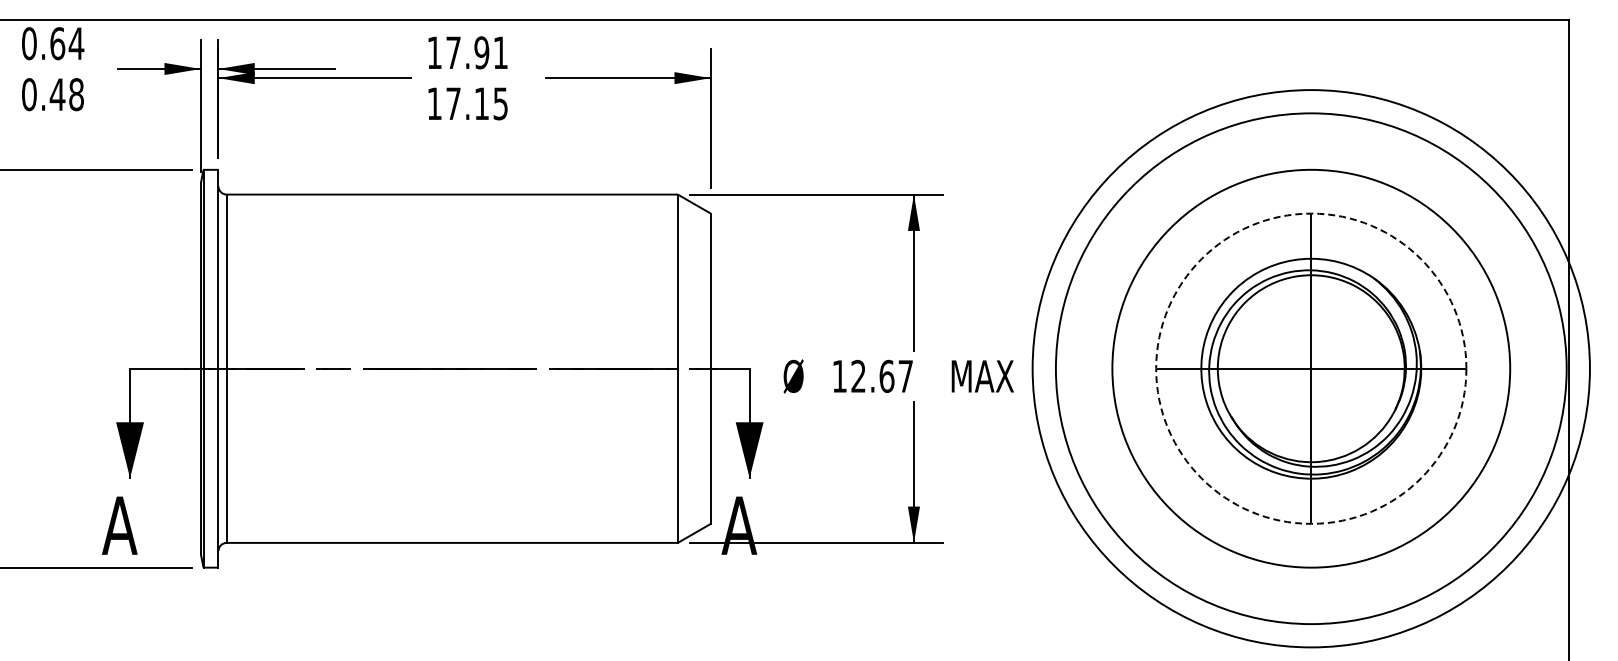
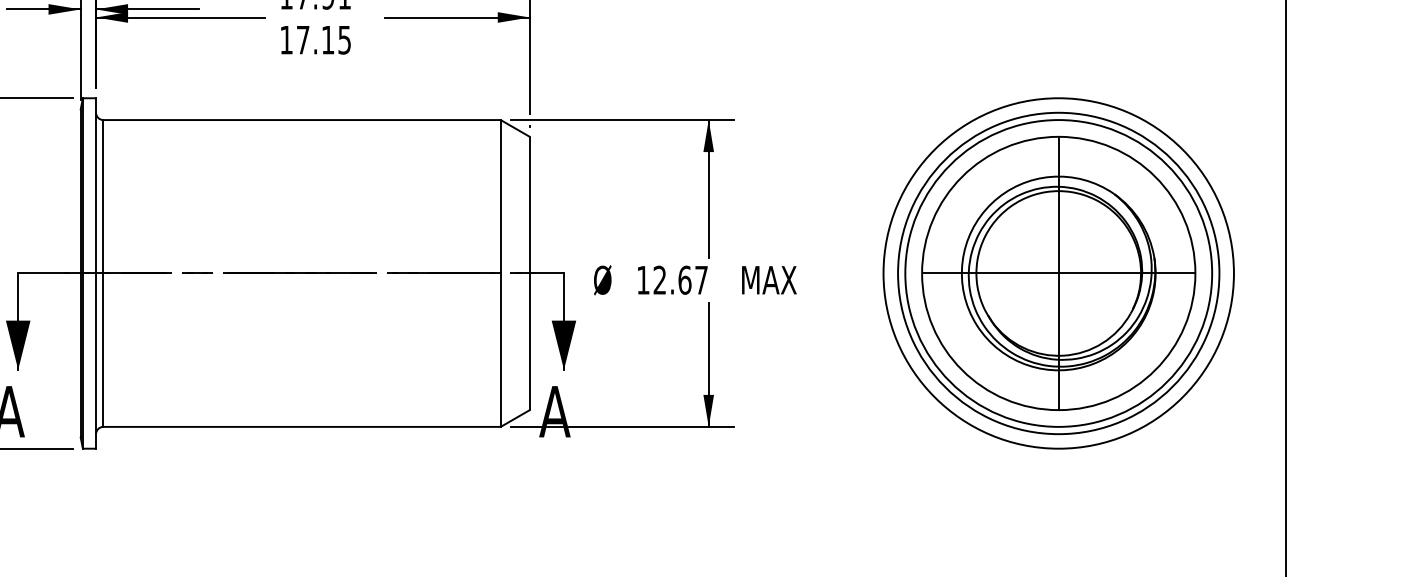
circle: (1310, 368) -> (1058, 273), size x0.71
circle: (1311, 368) -> (1058, 273), dashed -> solid
circle: (1311, 368) -> (1058, 273), size x0.62

